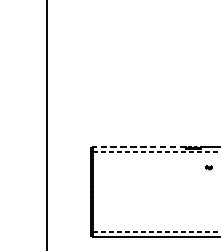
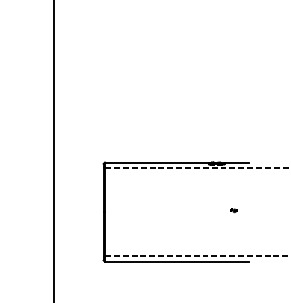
line: (139, 147) -> (156, 162), dashed -> solid
part: (208, 167) -> (233, 210), moved

